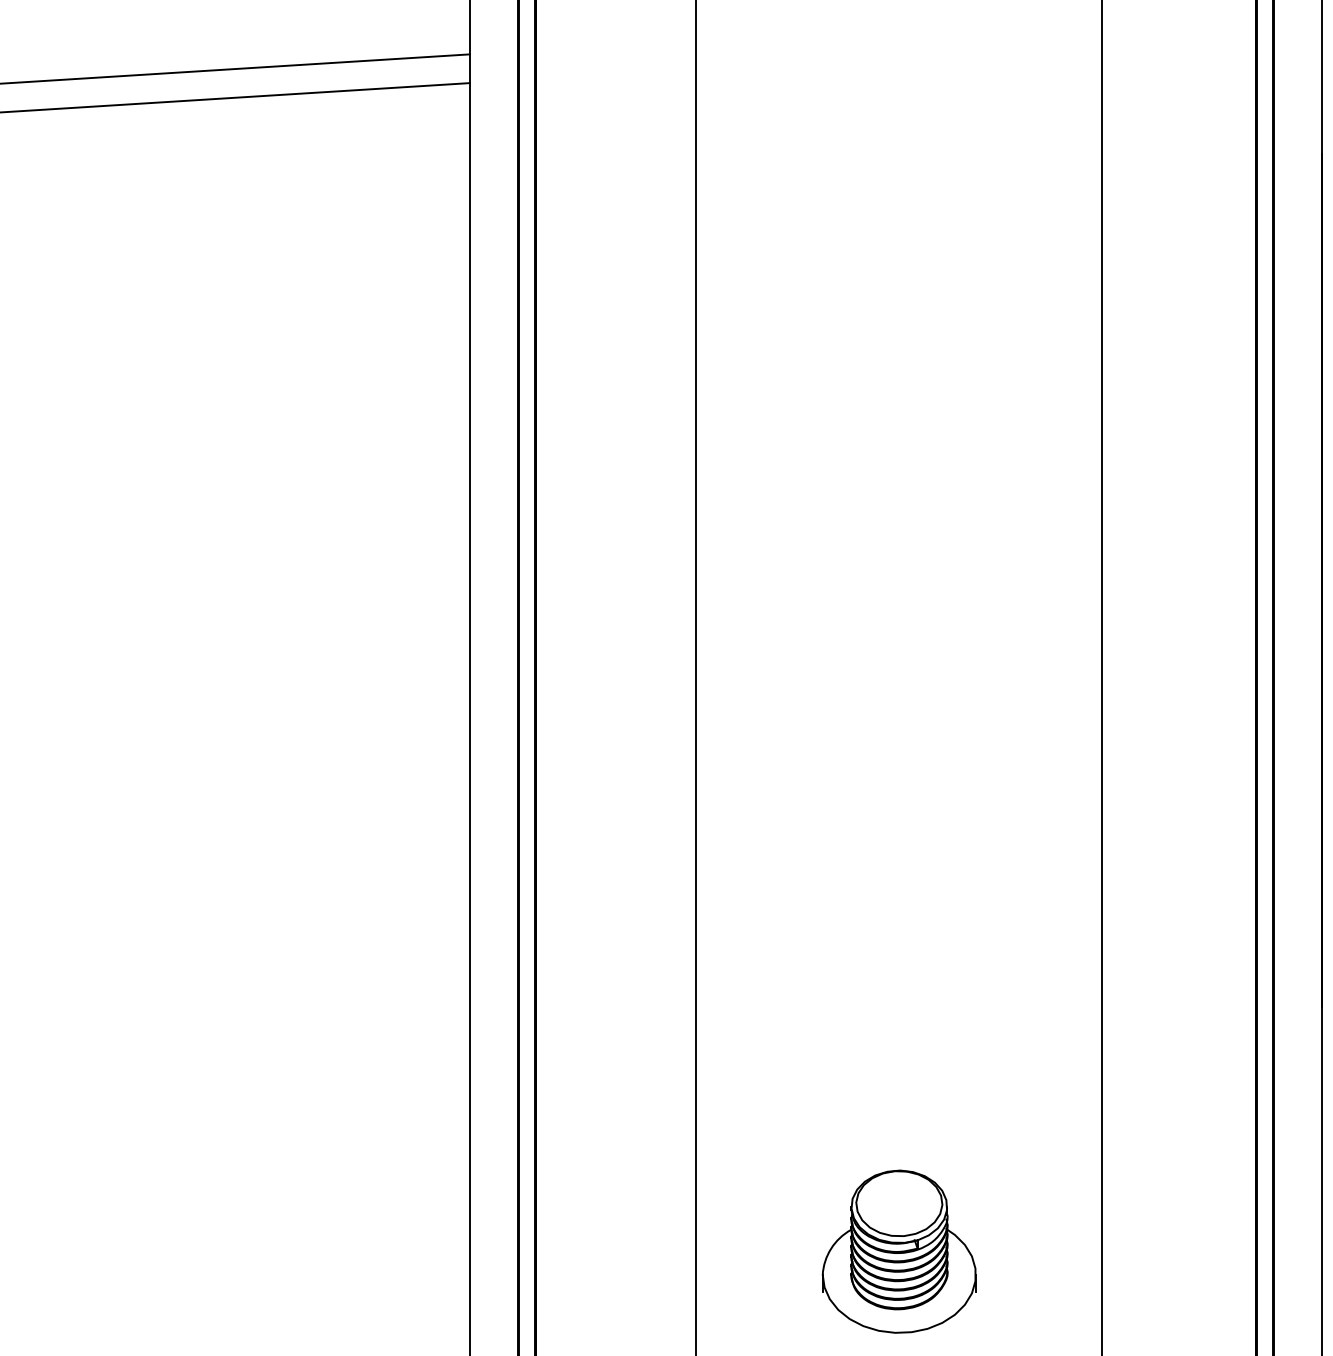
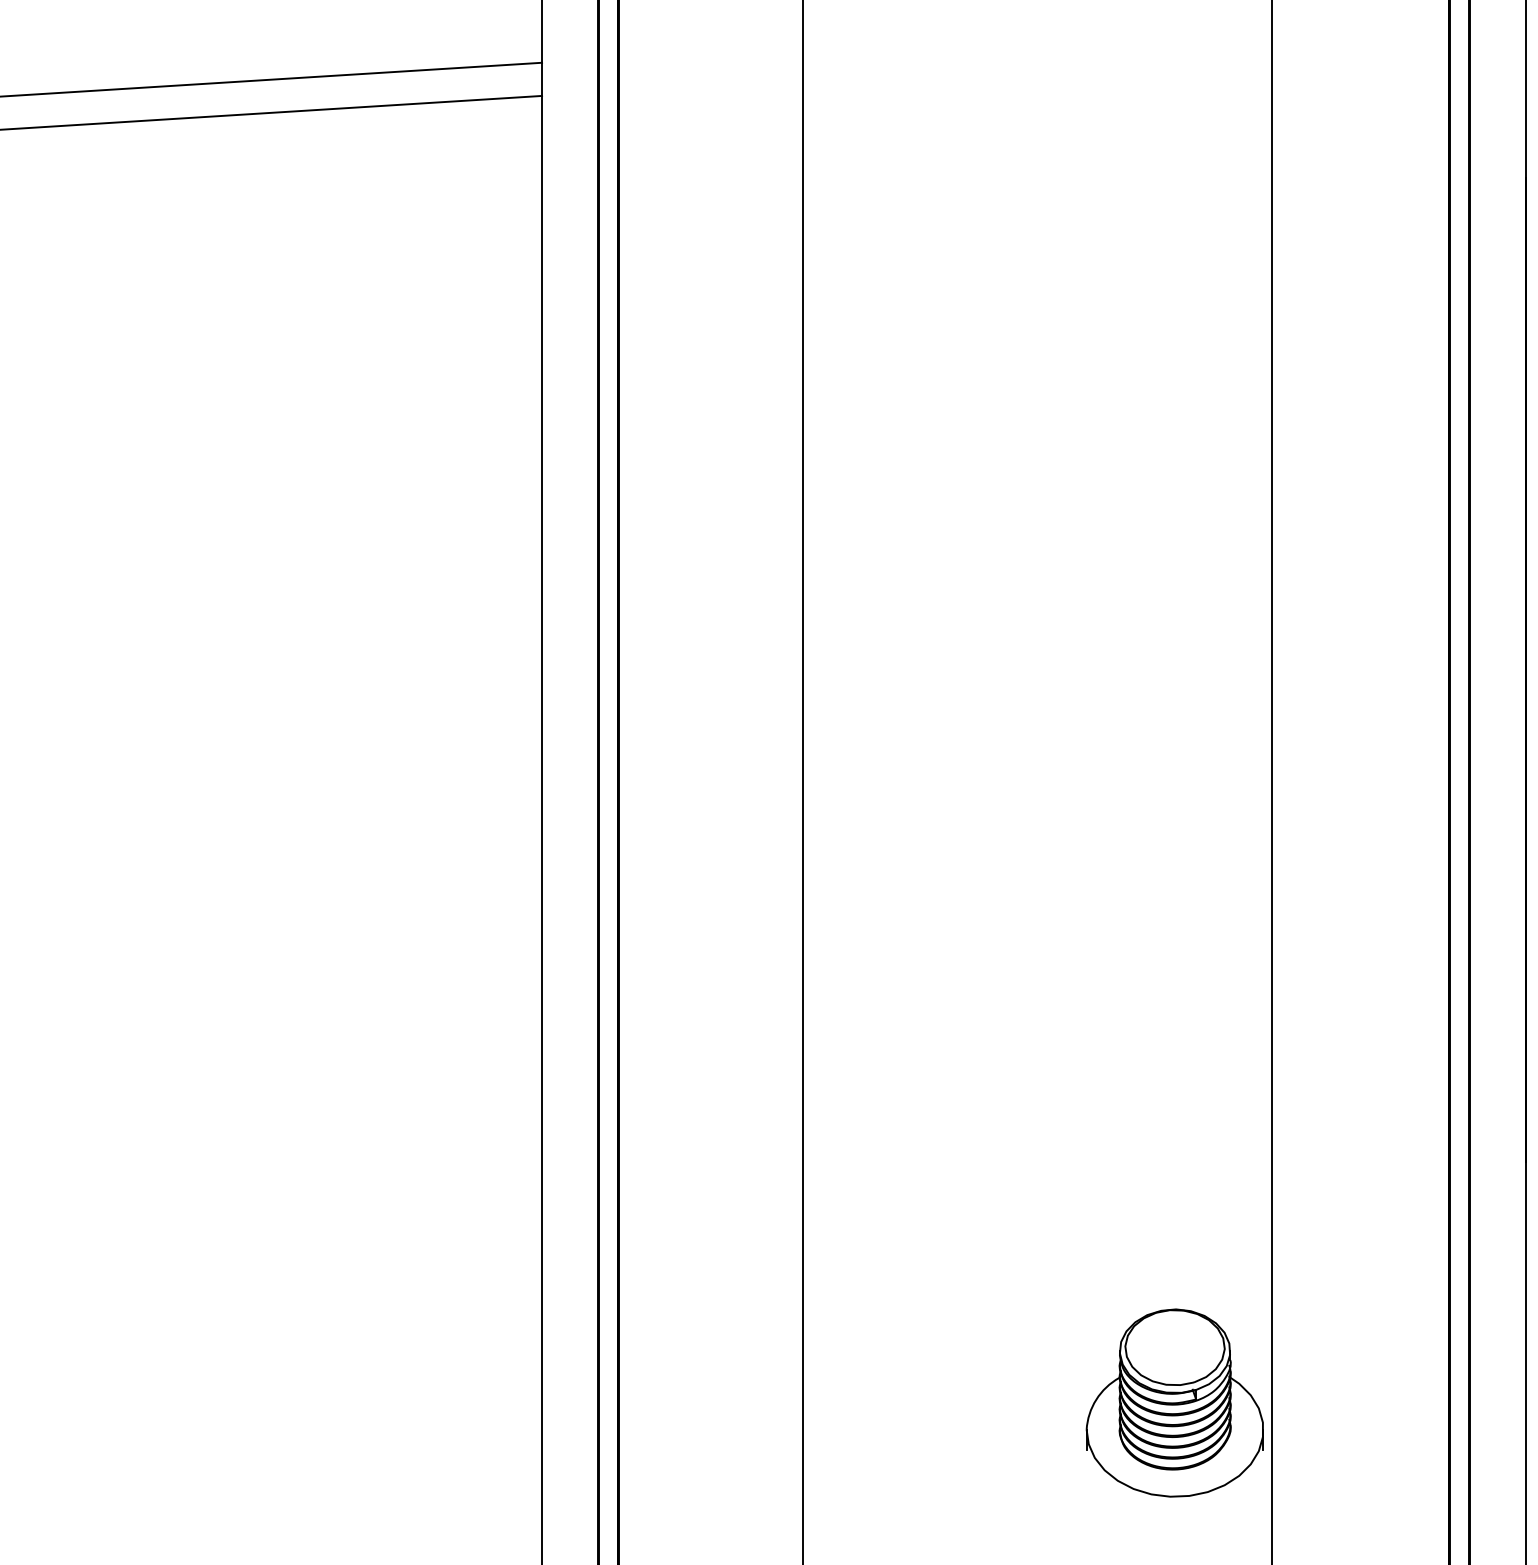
part: (898, 1251) -> (1174, 1402), moved

